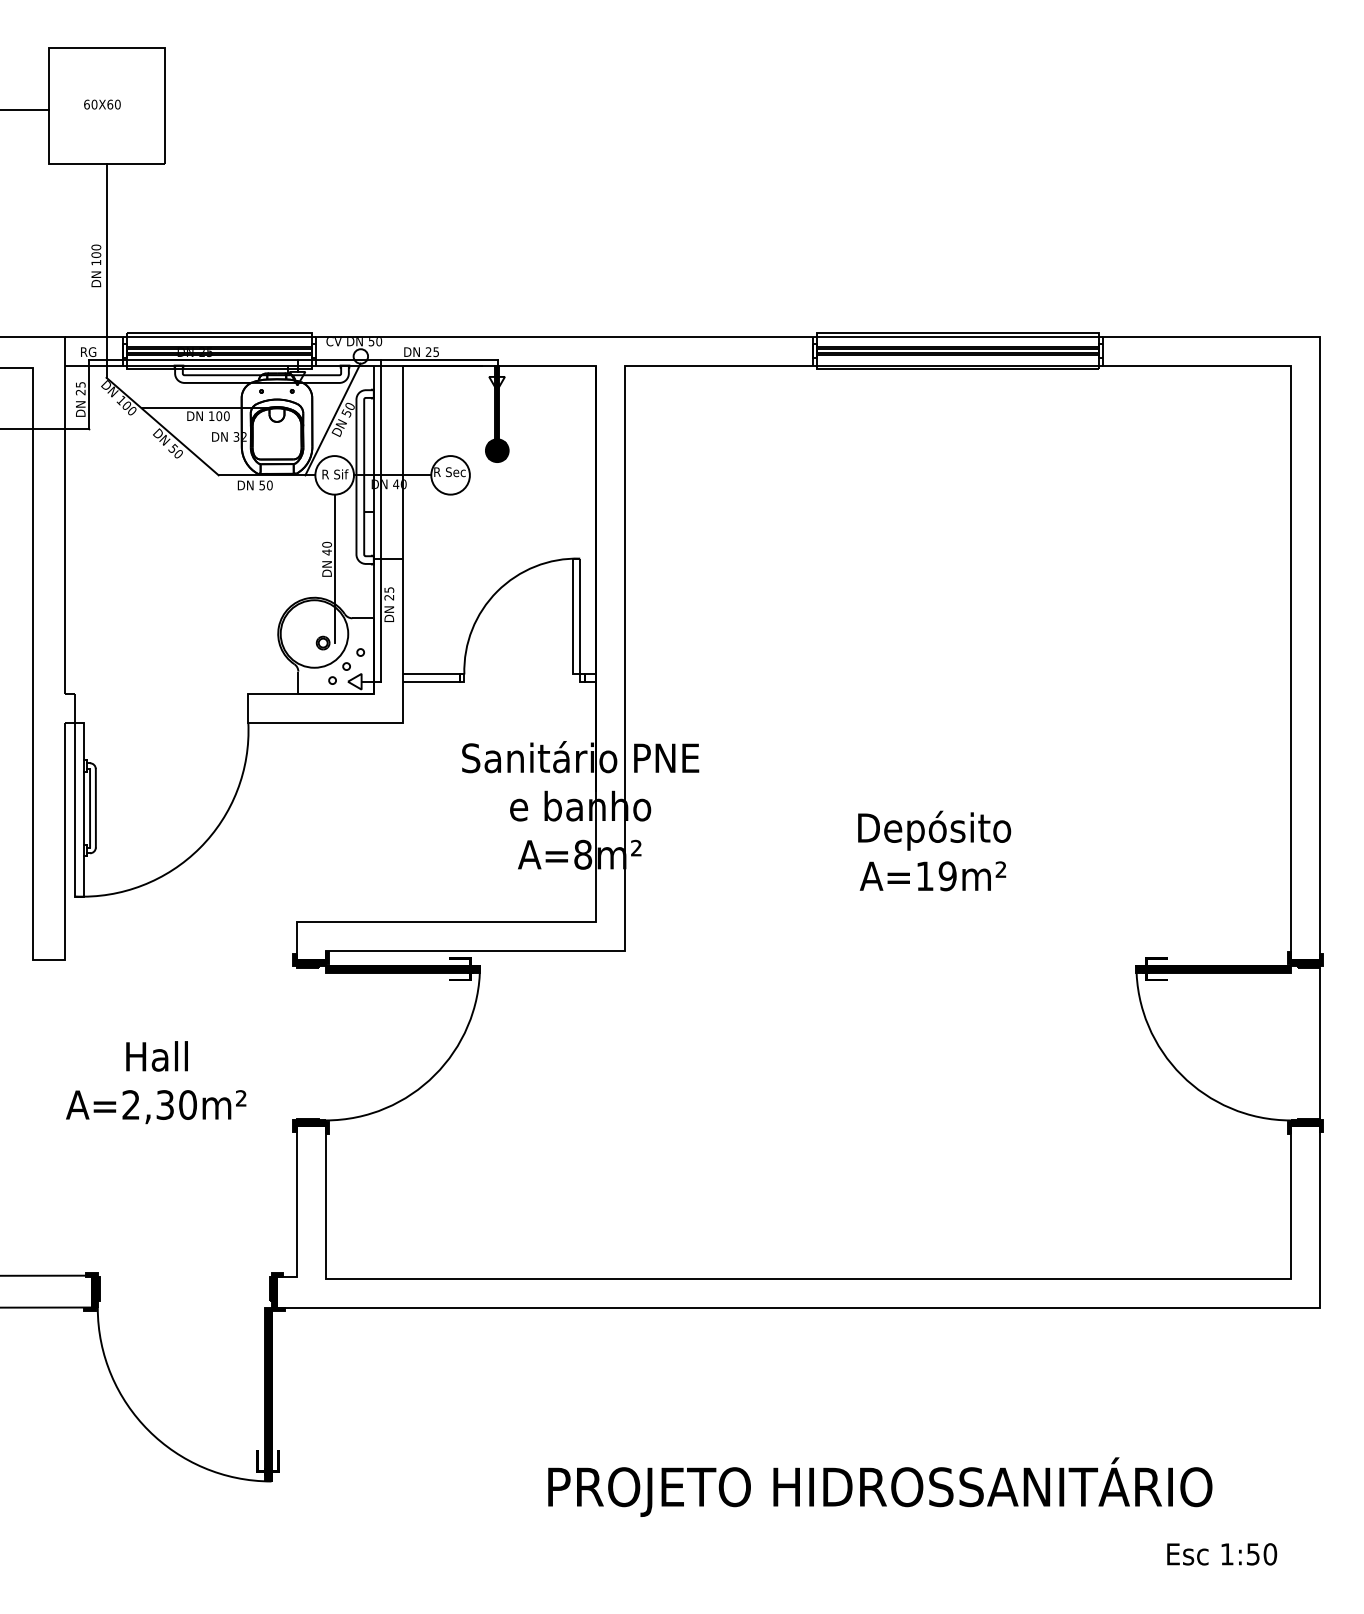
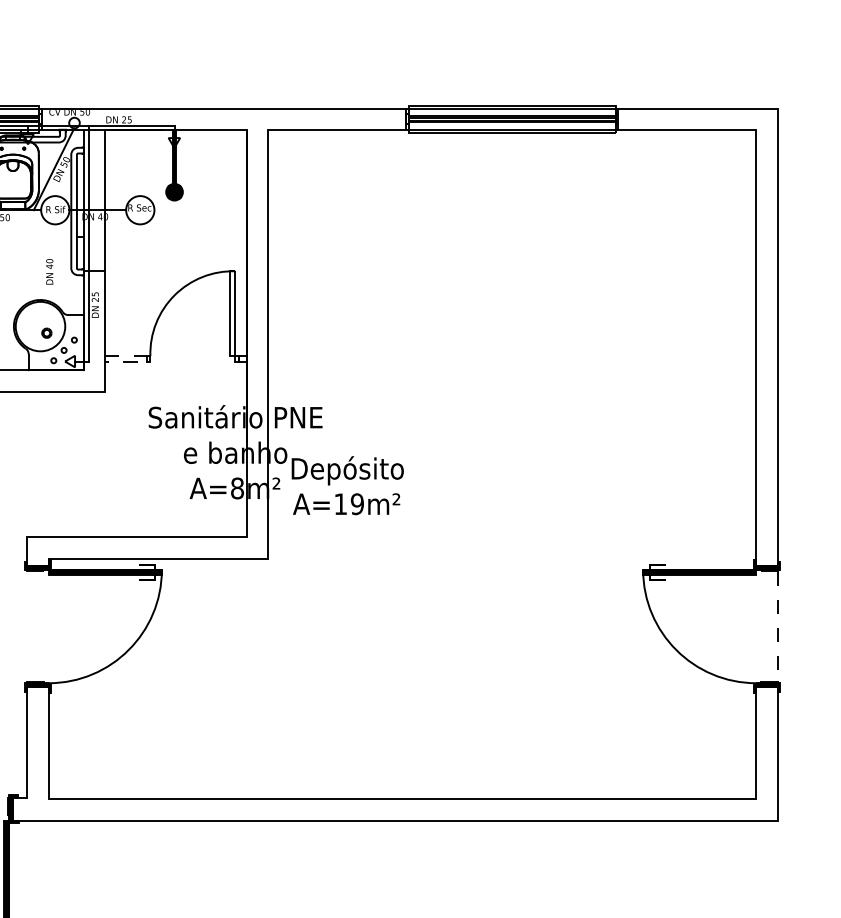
line: (334, 568) -> (55, 278), removed
line: (459, 678) -> (146, 359), solid -> dashed
text: (934, 850) -> (347, 485), moved
line: (1319, 1043) -> (777, 626), solid -> dashed

